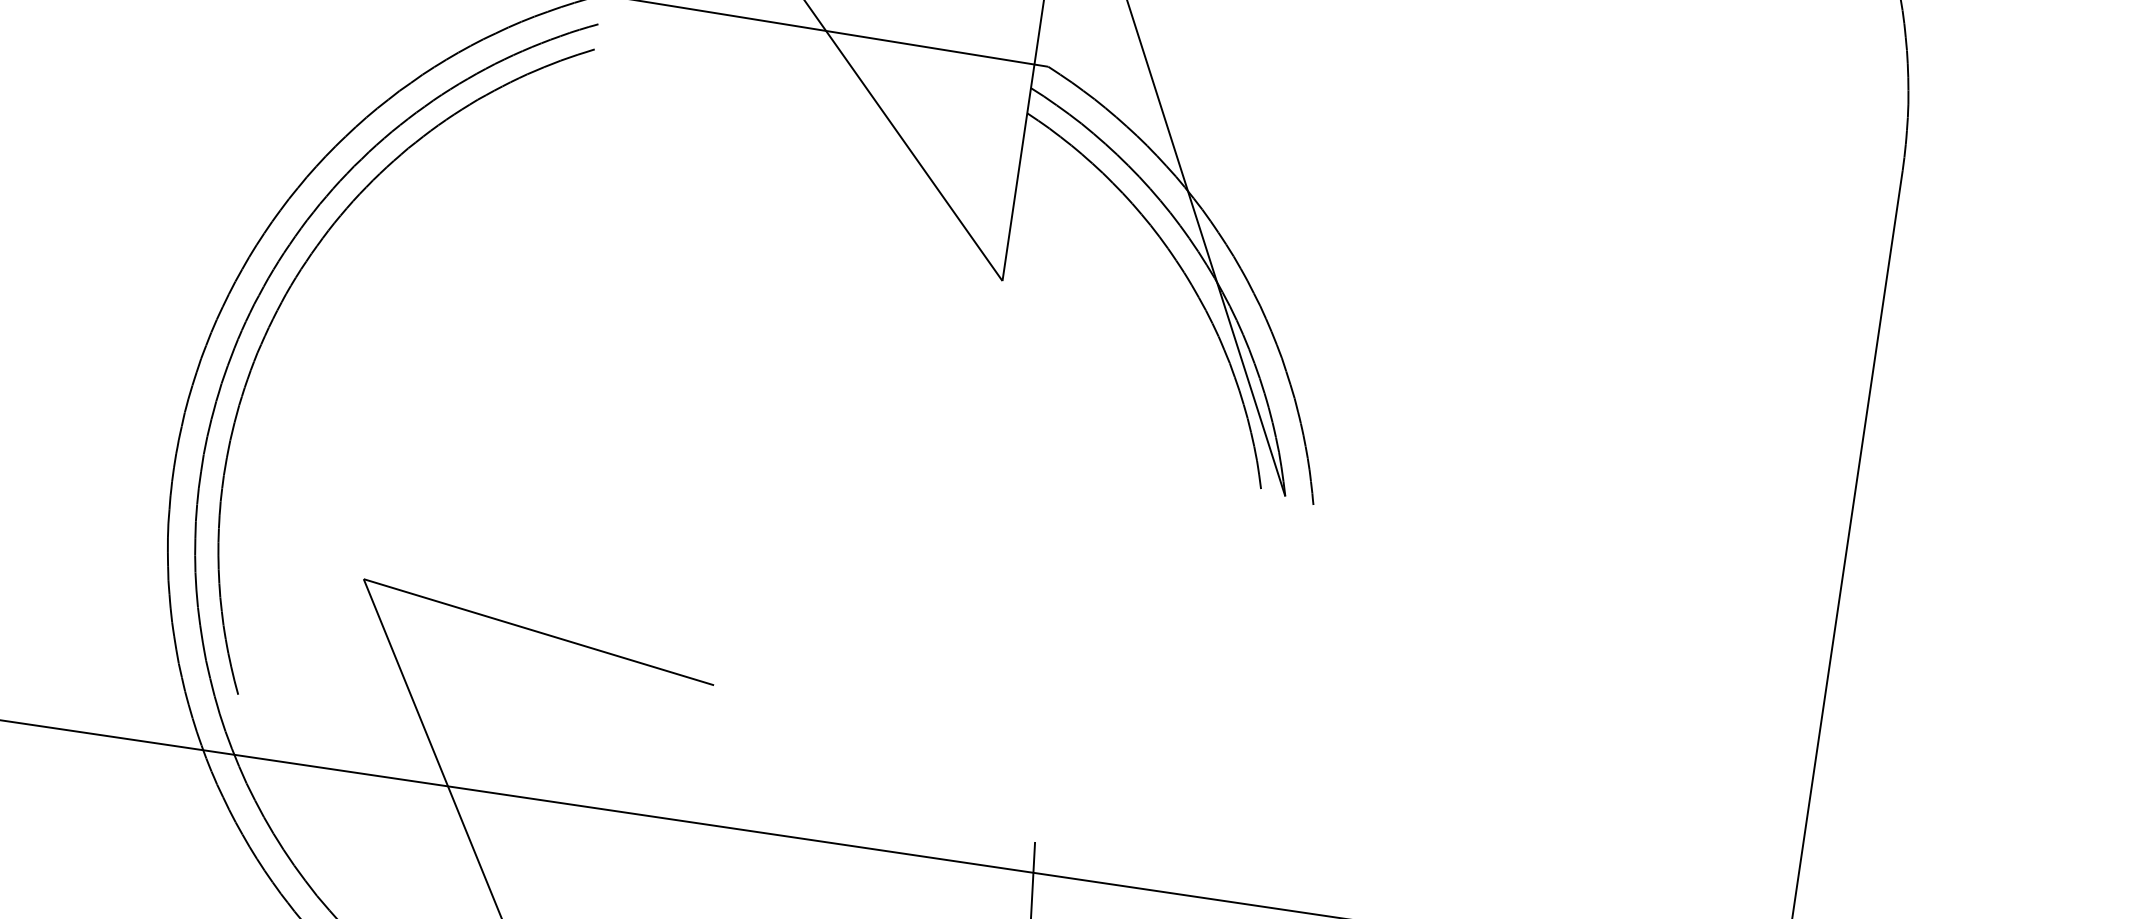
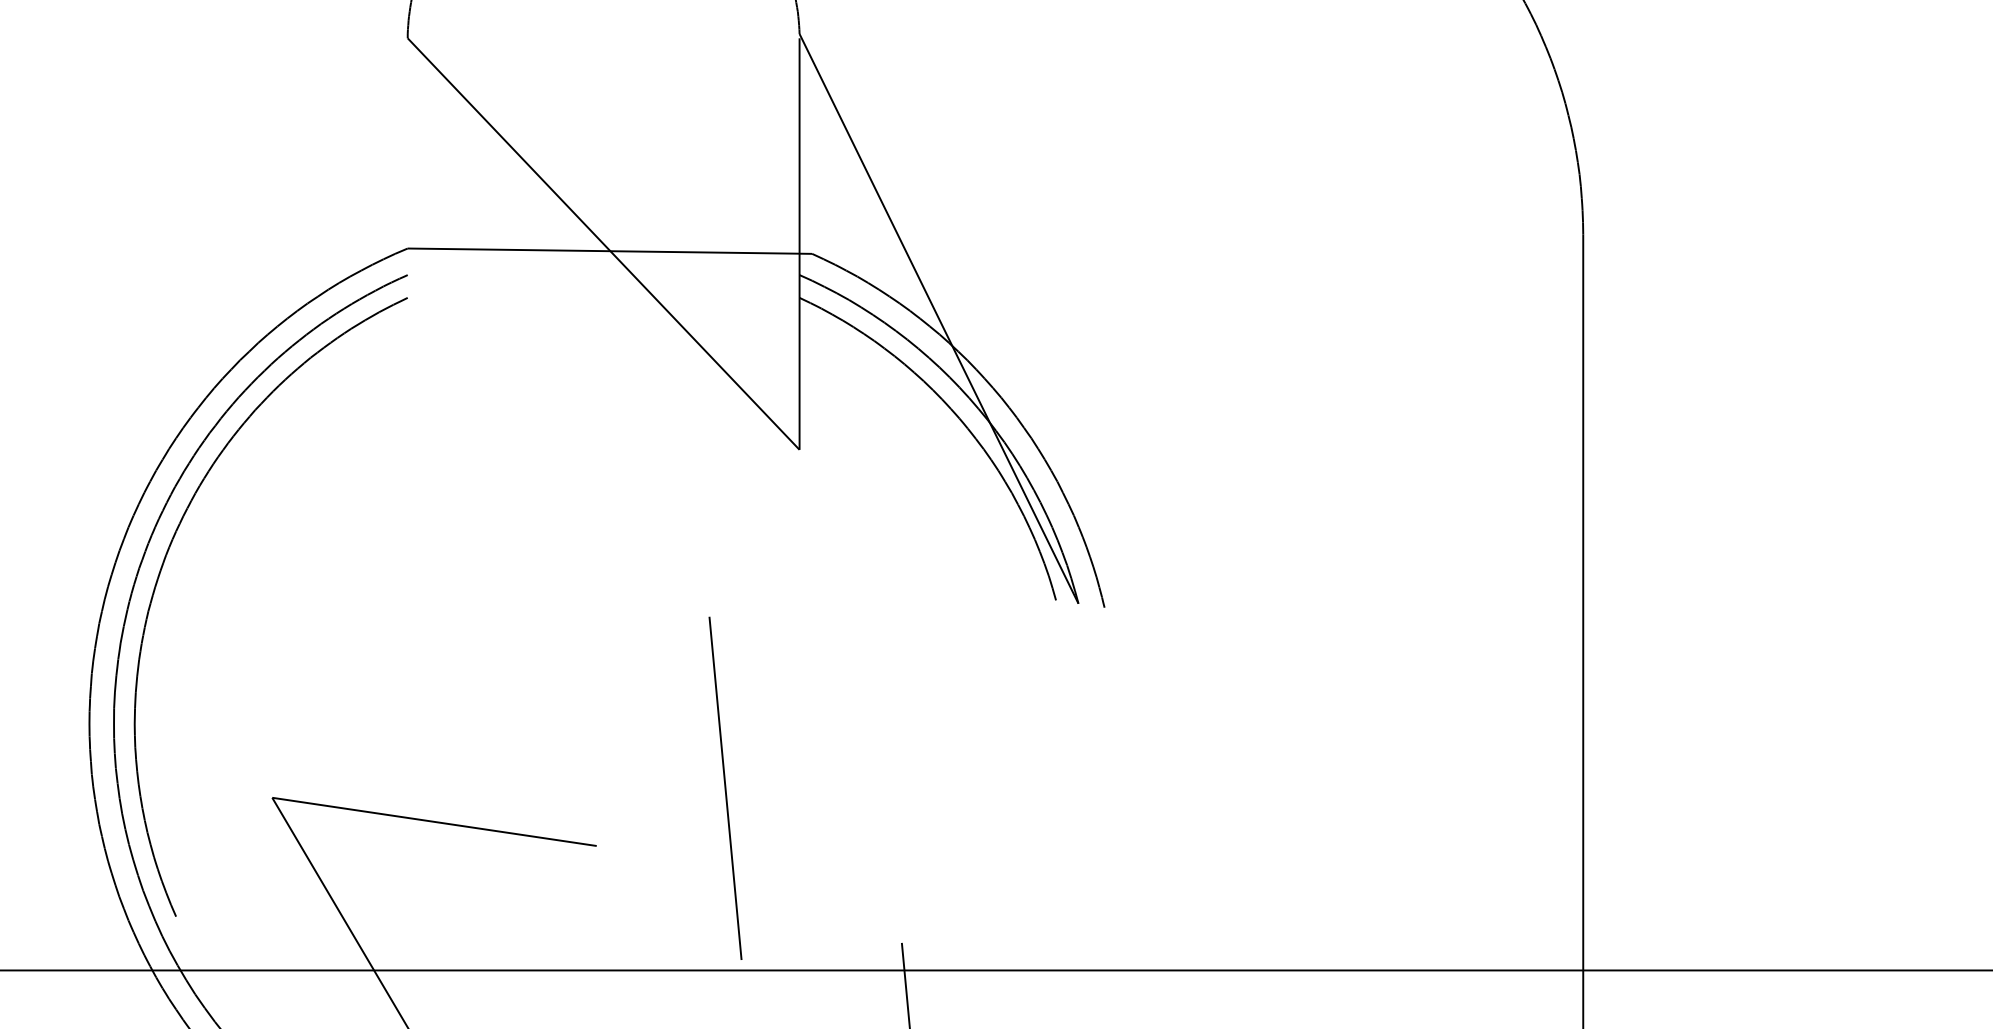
line: (865, 641) -> (725, 787), added

